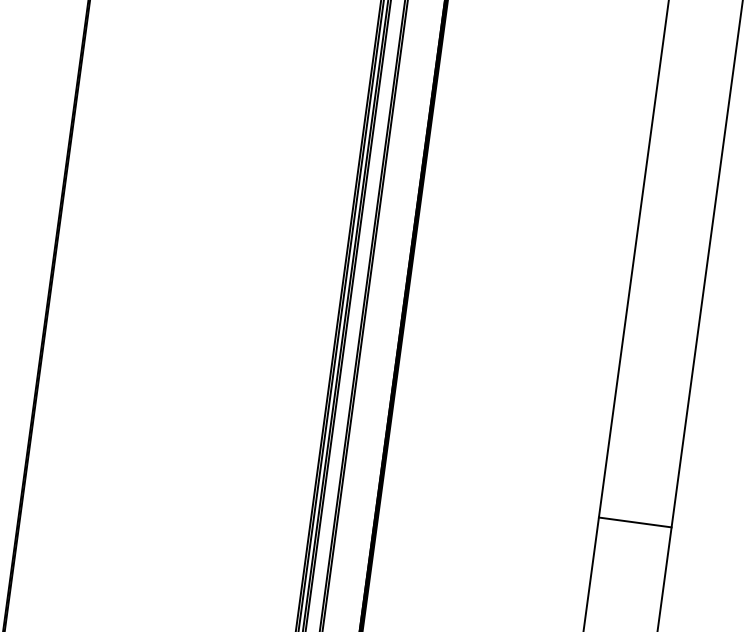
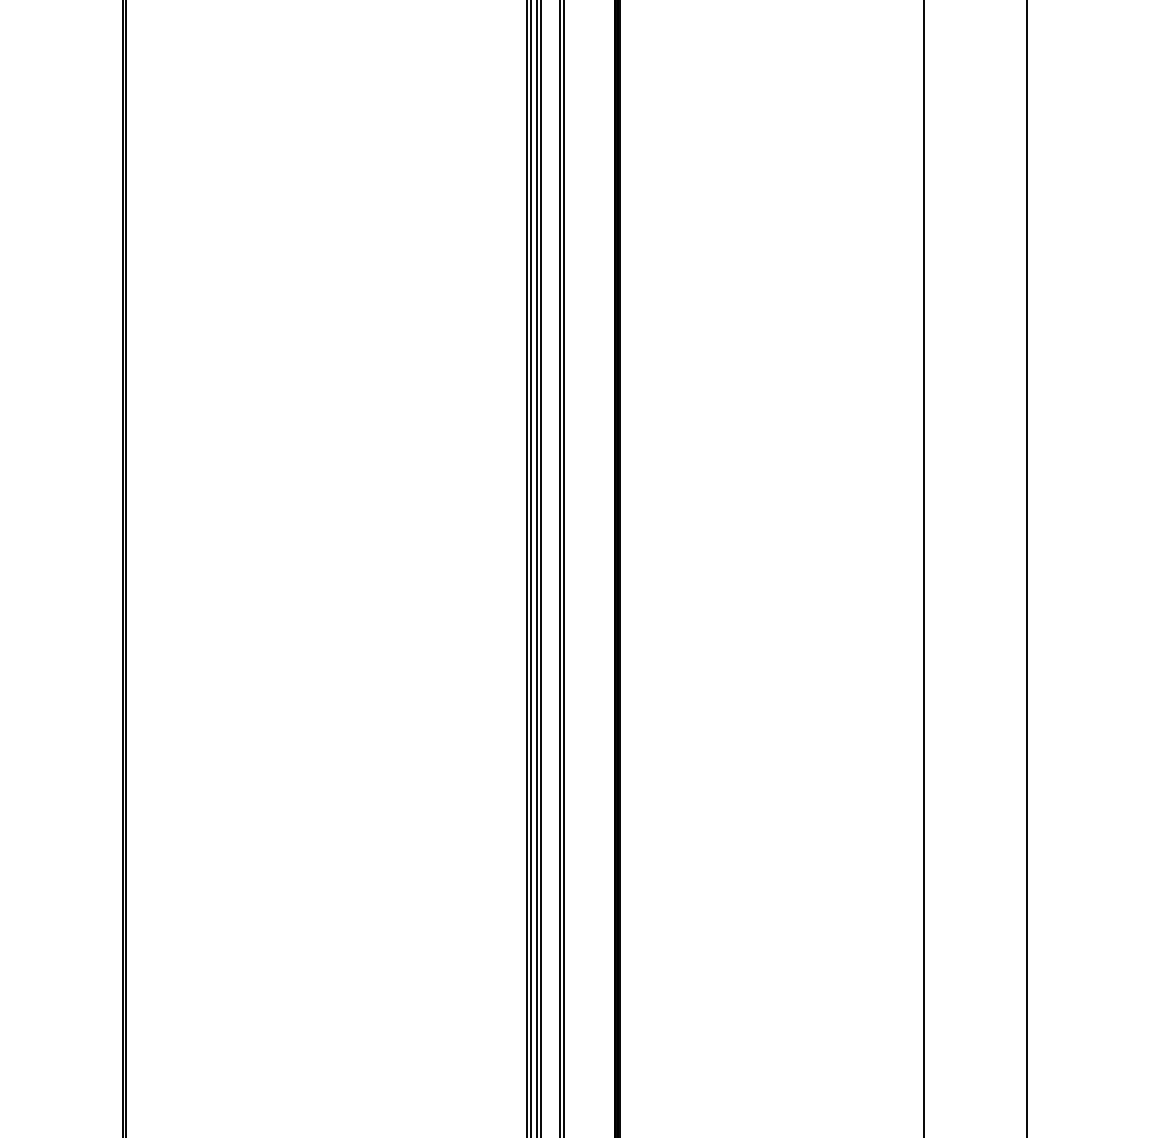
line: (635, 522) -> (975, 705), removed

